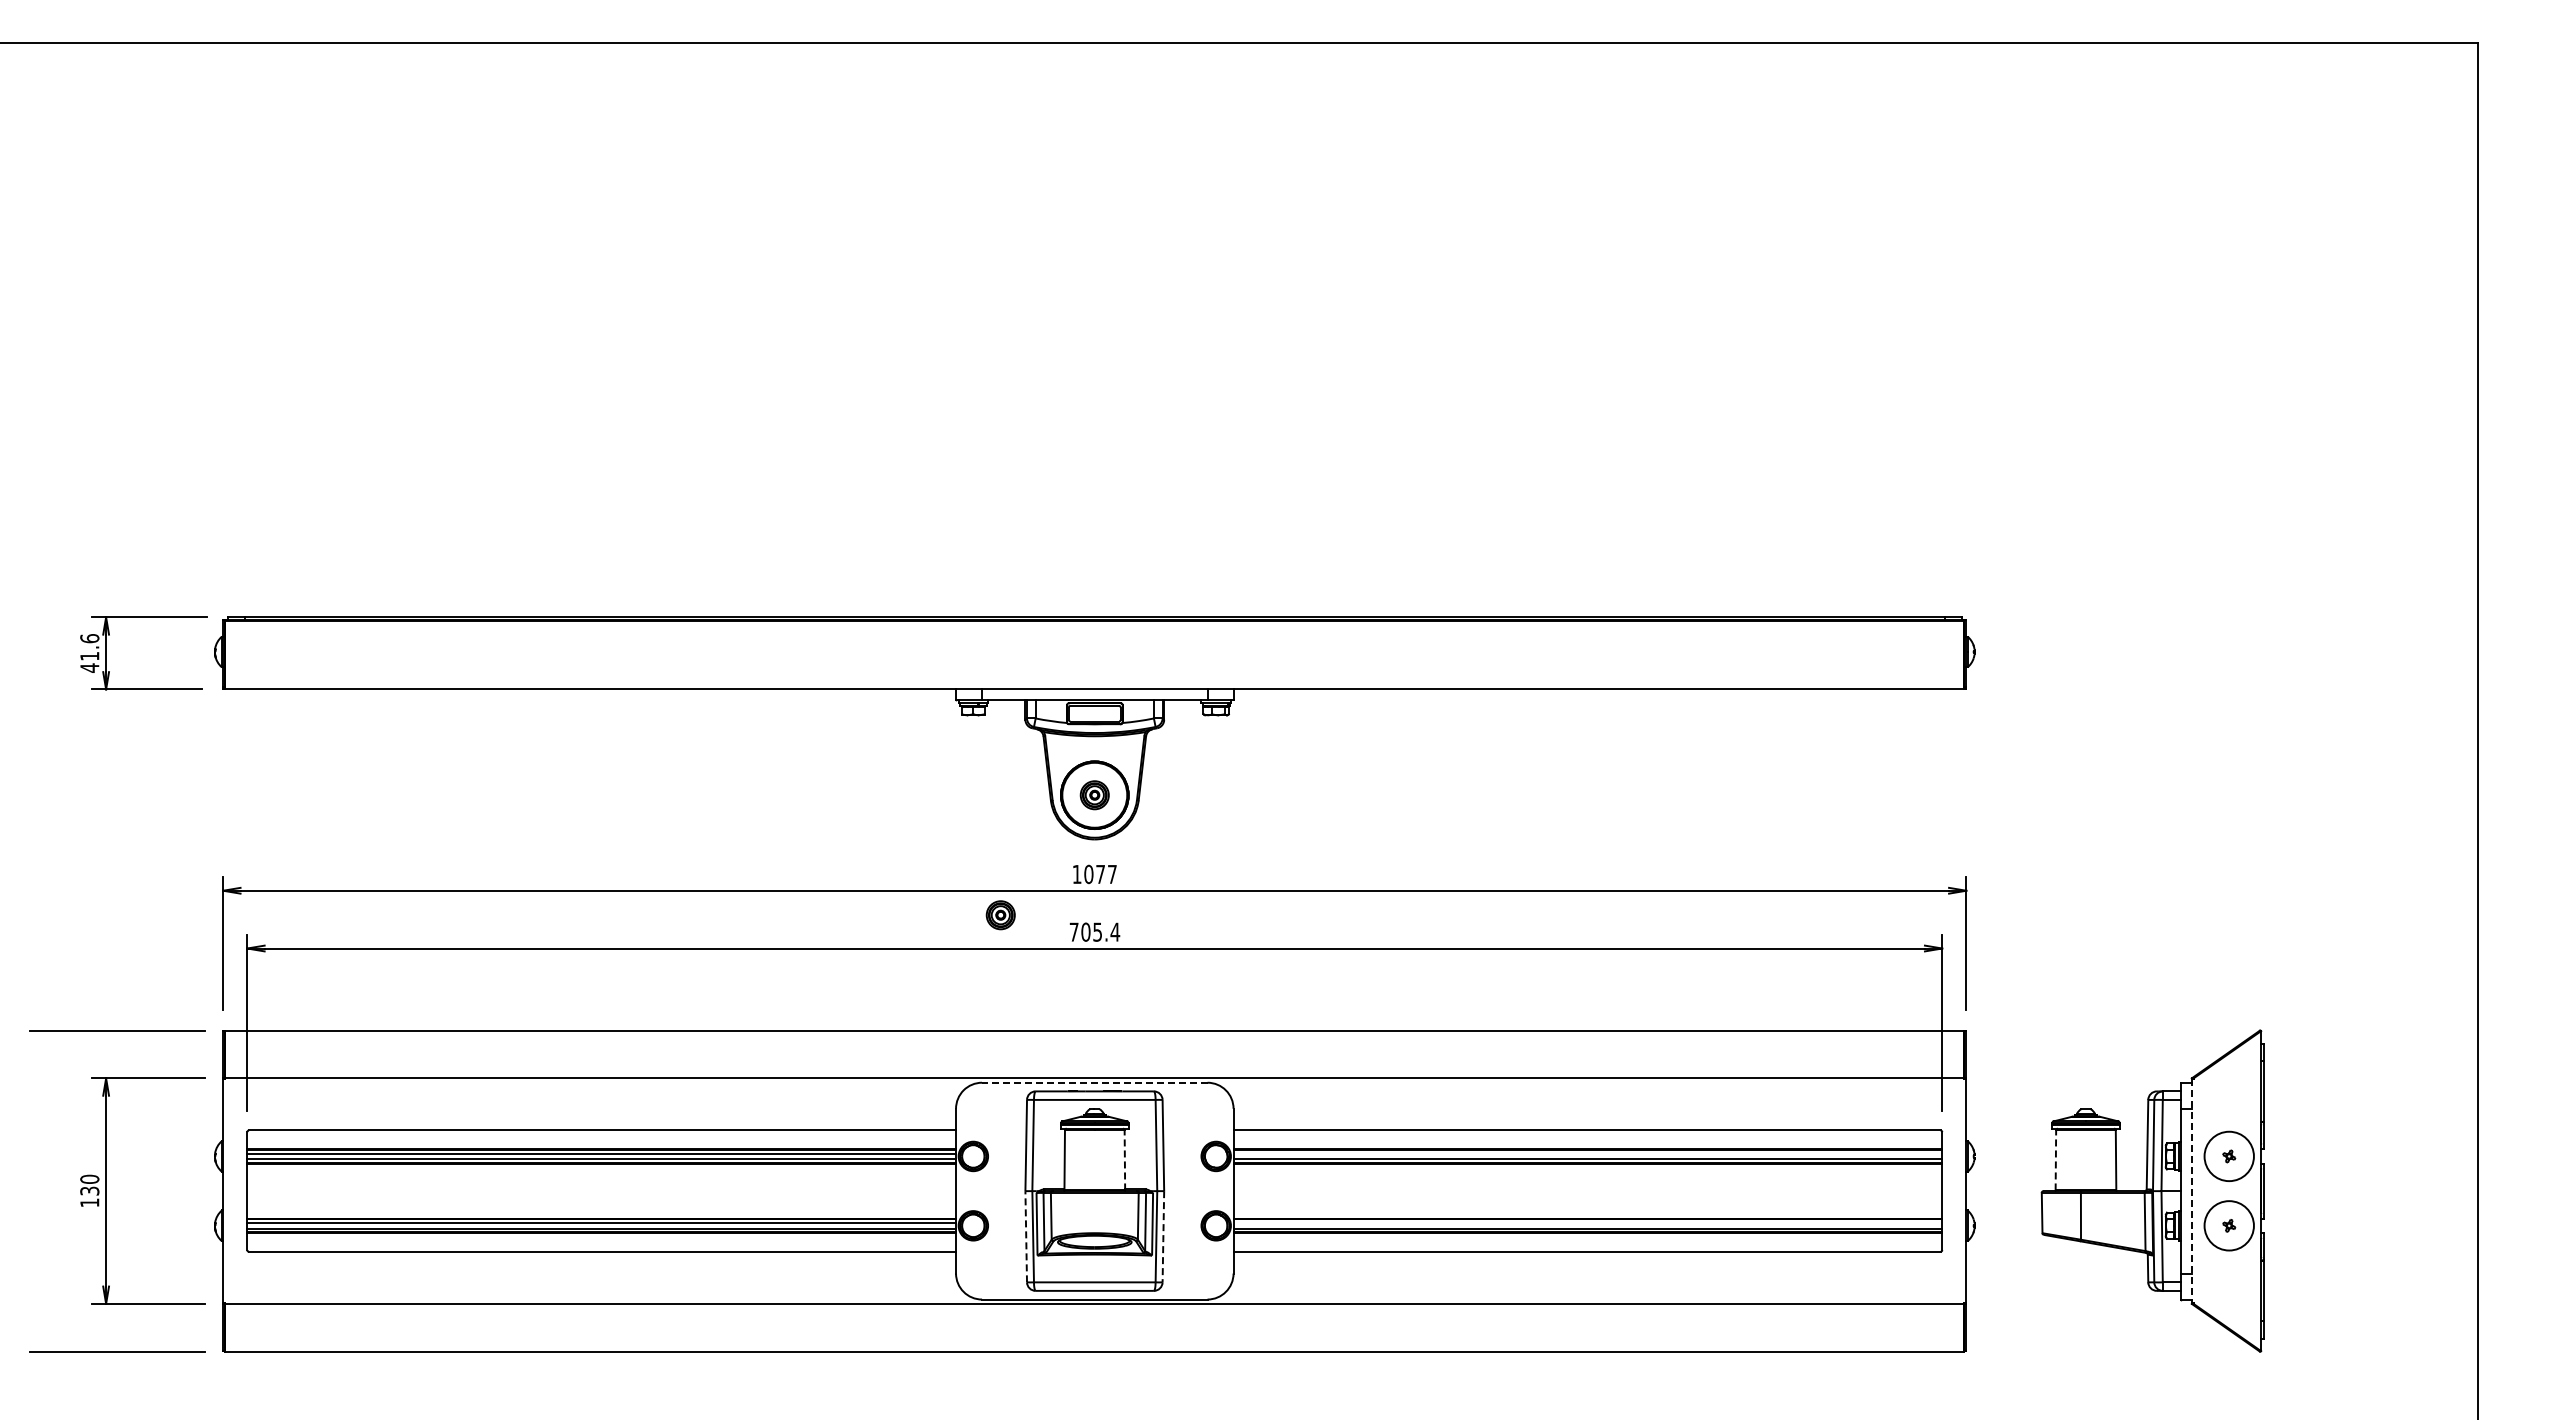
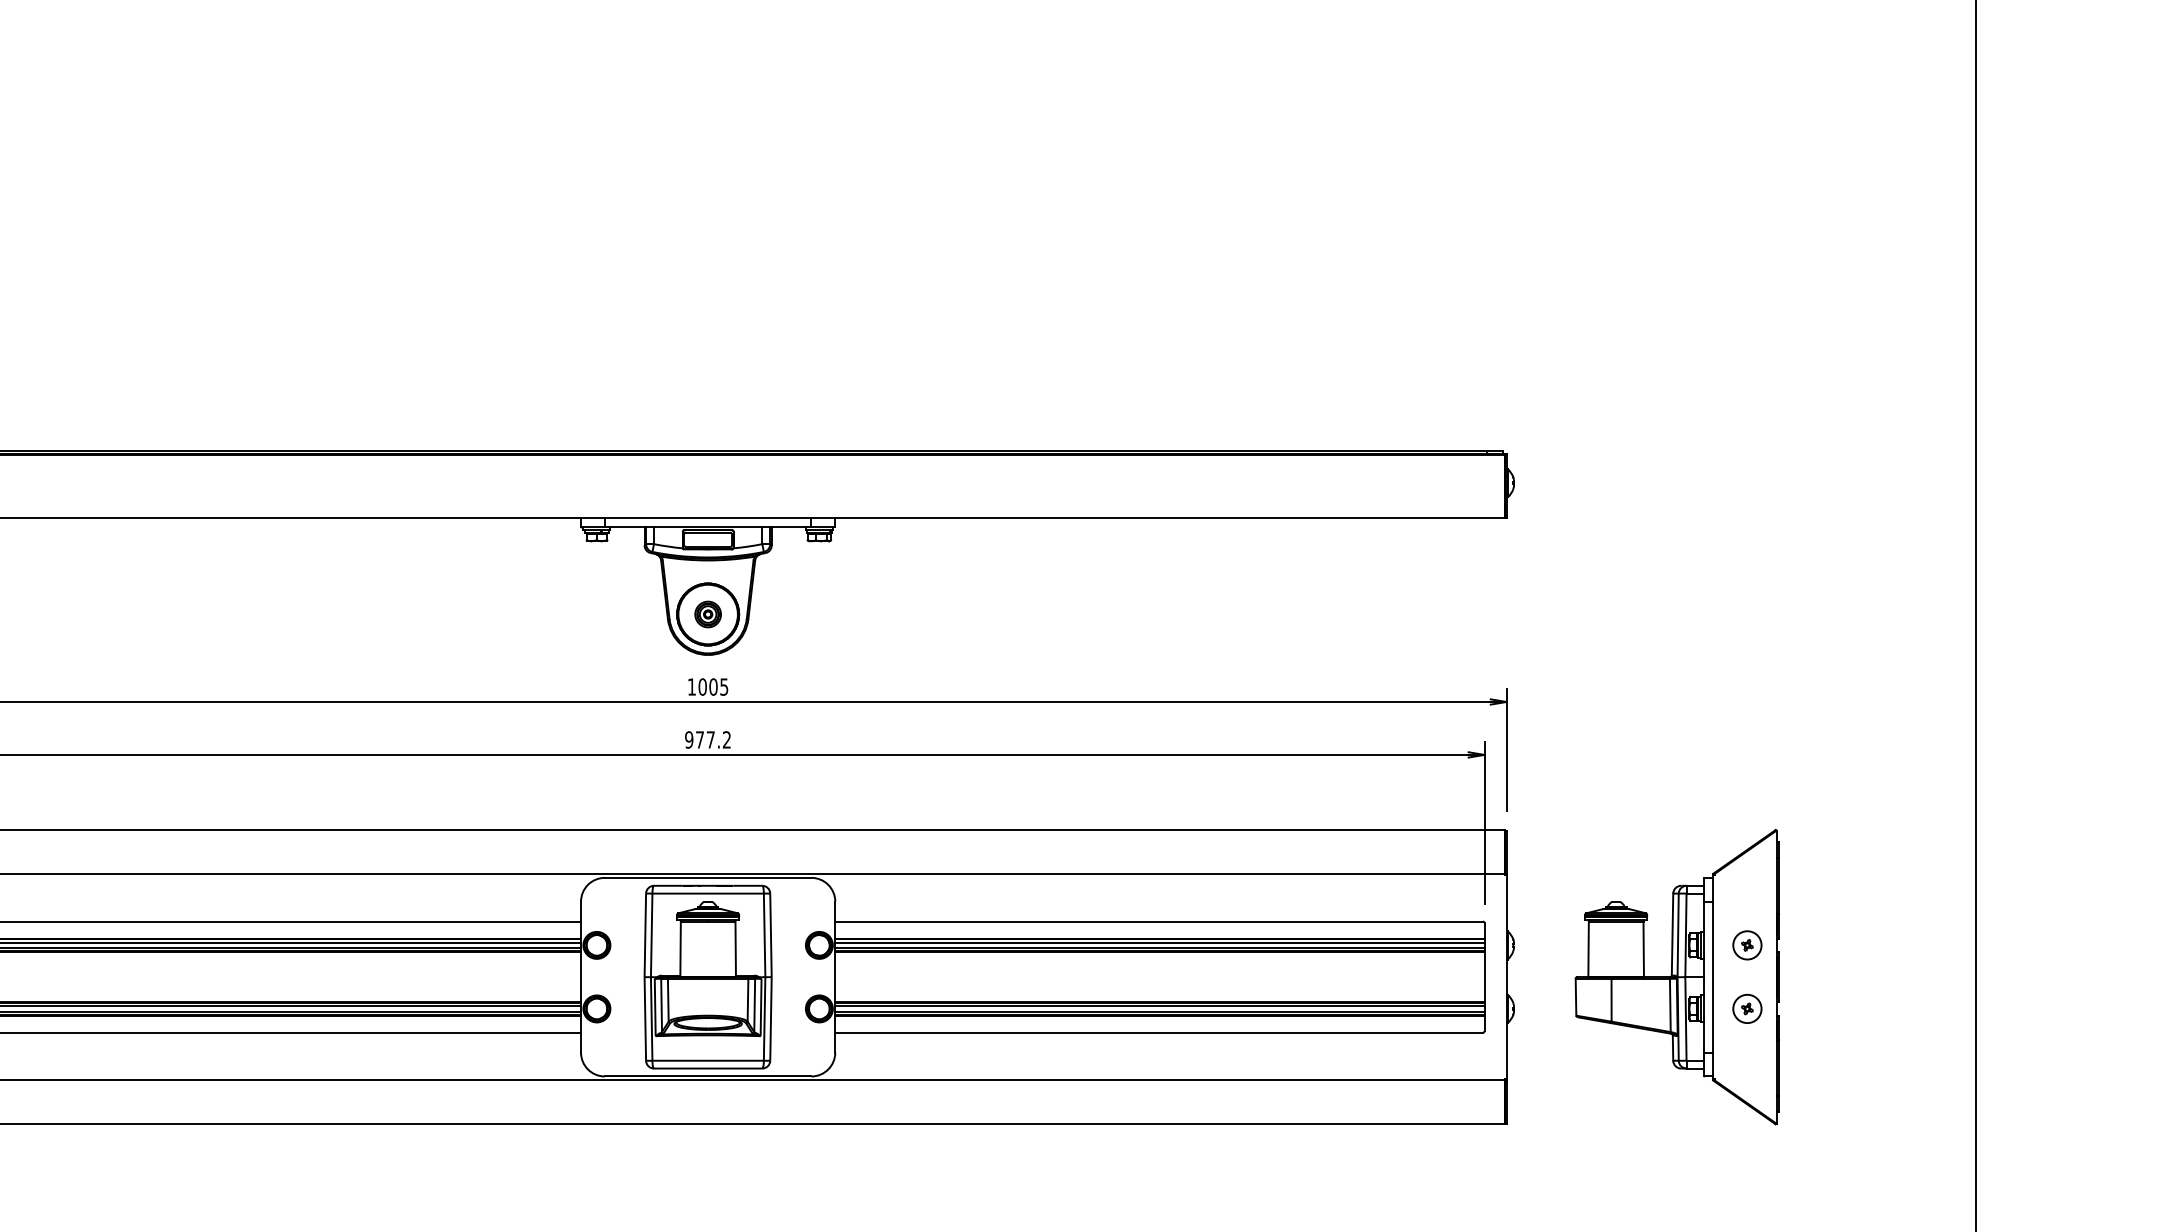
text: (1106, 874) -> (718, 687), 1077 -> 1005
part: (1000, 915) -> (621, 724), removed
text: (1094, 931) -> (707, 739), 705.4 -> 977.2
line: (1094, 1082) -> (707, 877), dashed -> solid
line: (1587, 1153) -> (1159, 942), added
circle: (2228, 1156) -> (1746, 945), size x0.62
line: (1124, 1159) -> (735, 948), dashed -> solid
line: (2055, 1159) -> (1588, 948), dashed -> solid
line: (2191, 1191) -> (1712, 977), dashed -> solid
line: (1587, 1222) -> (1159, 1005), added
circle: (2228, 1225) -> (1746, 1008), size x0.62
line: (1026, 1236) -> (645, 1018), dashed -> solid
line: (1163, 1237) -> (771, 1019), dashed -> solid

